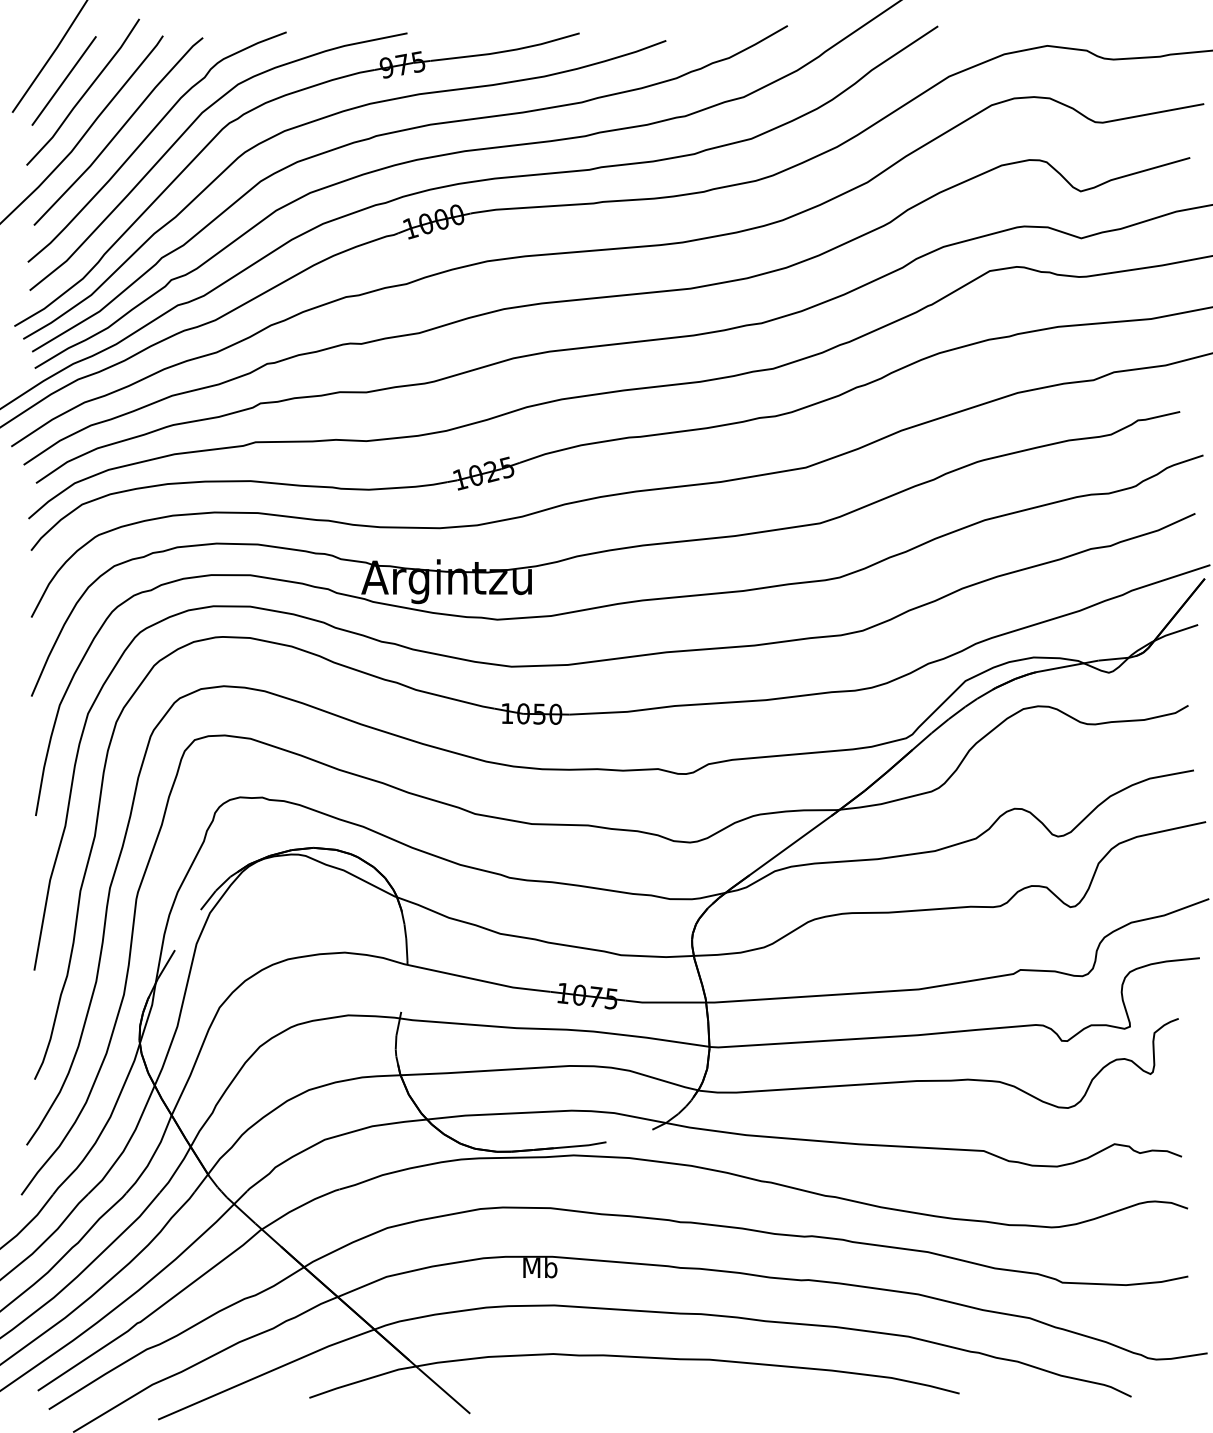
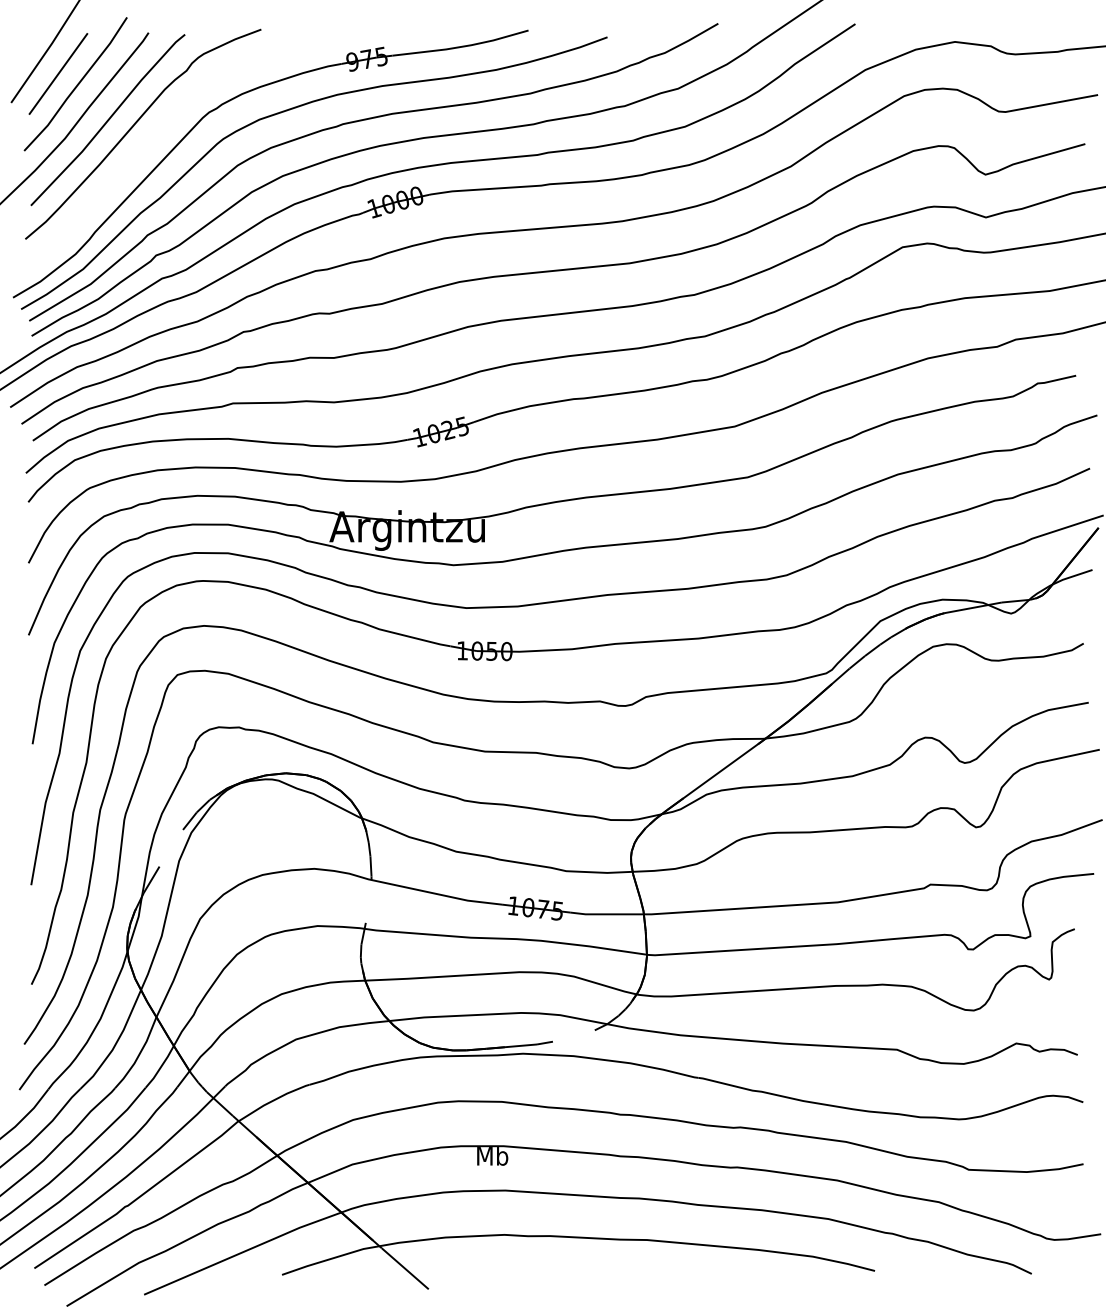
curve: (183, 135) -> (167, 123), removed

